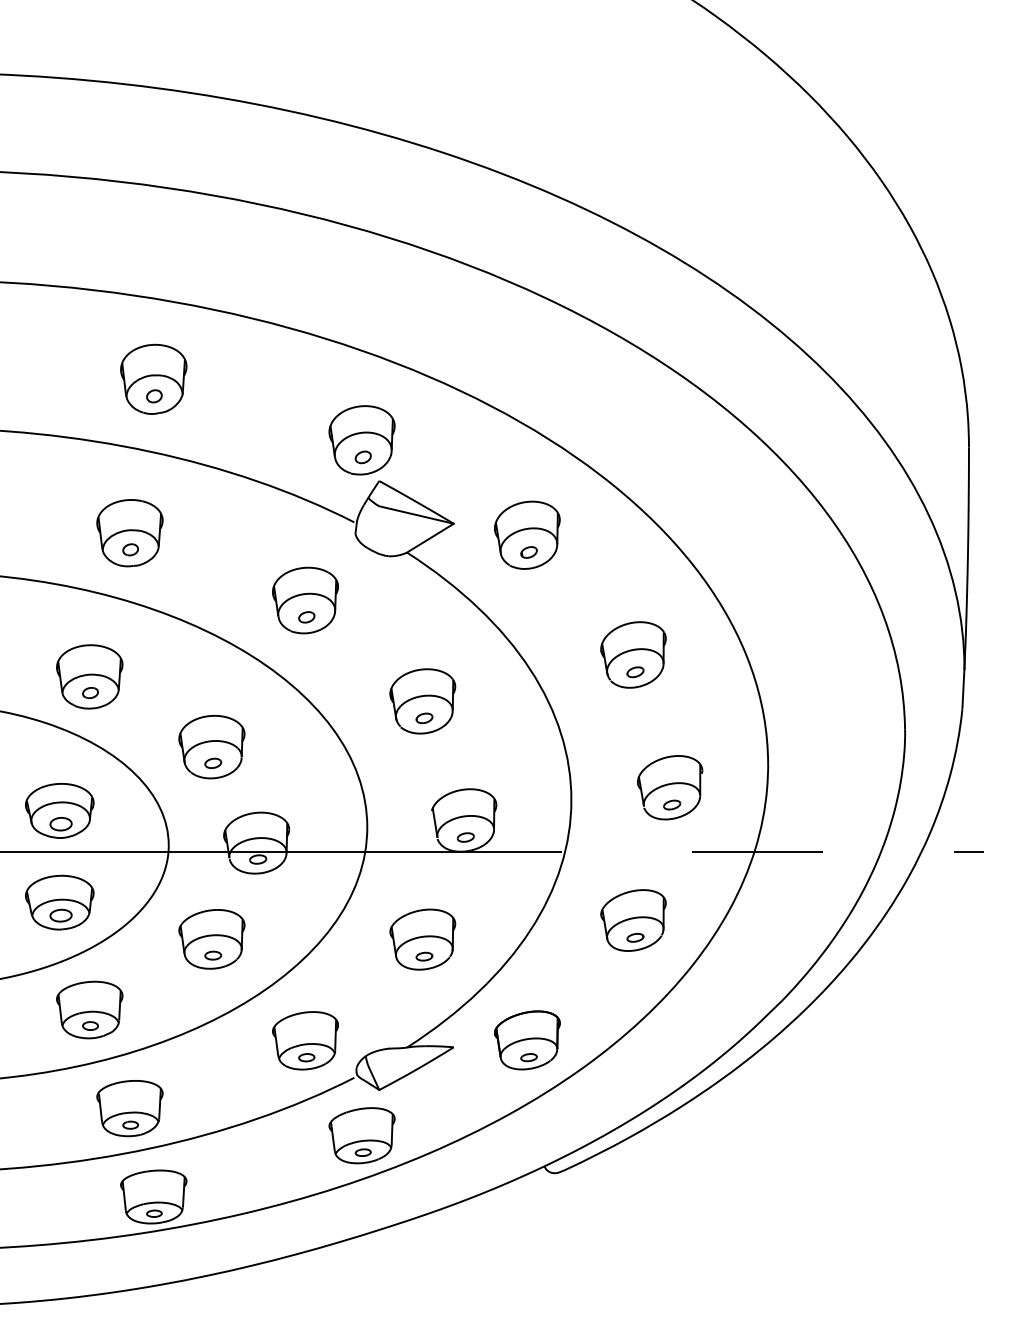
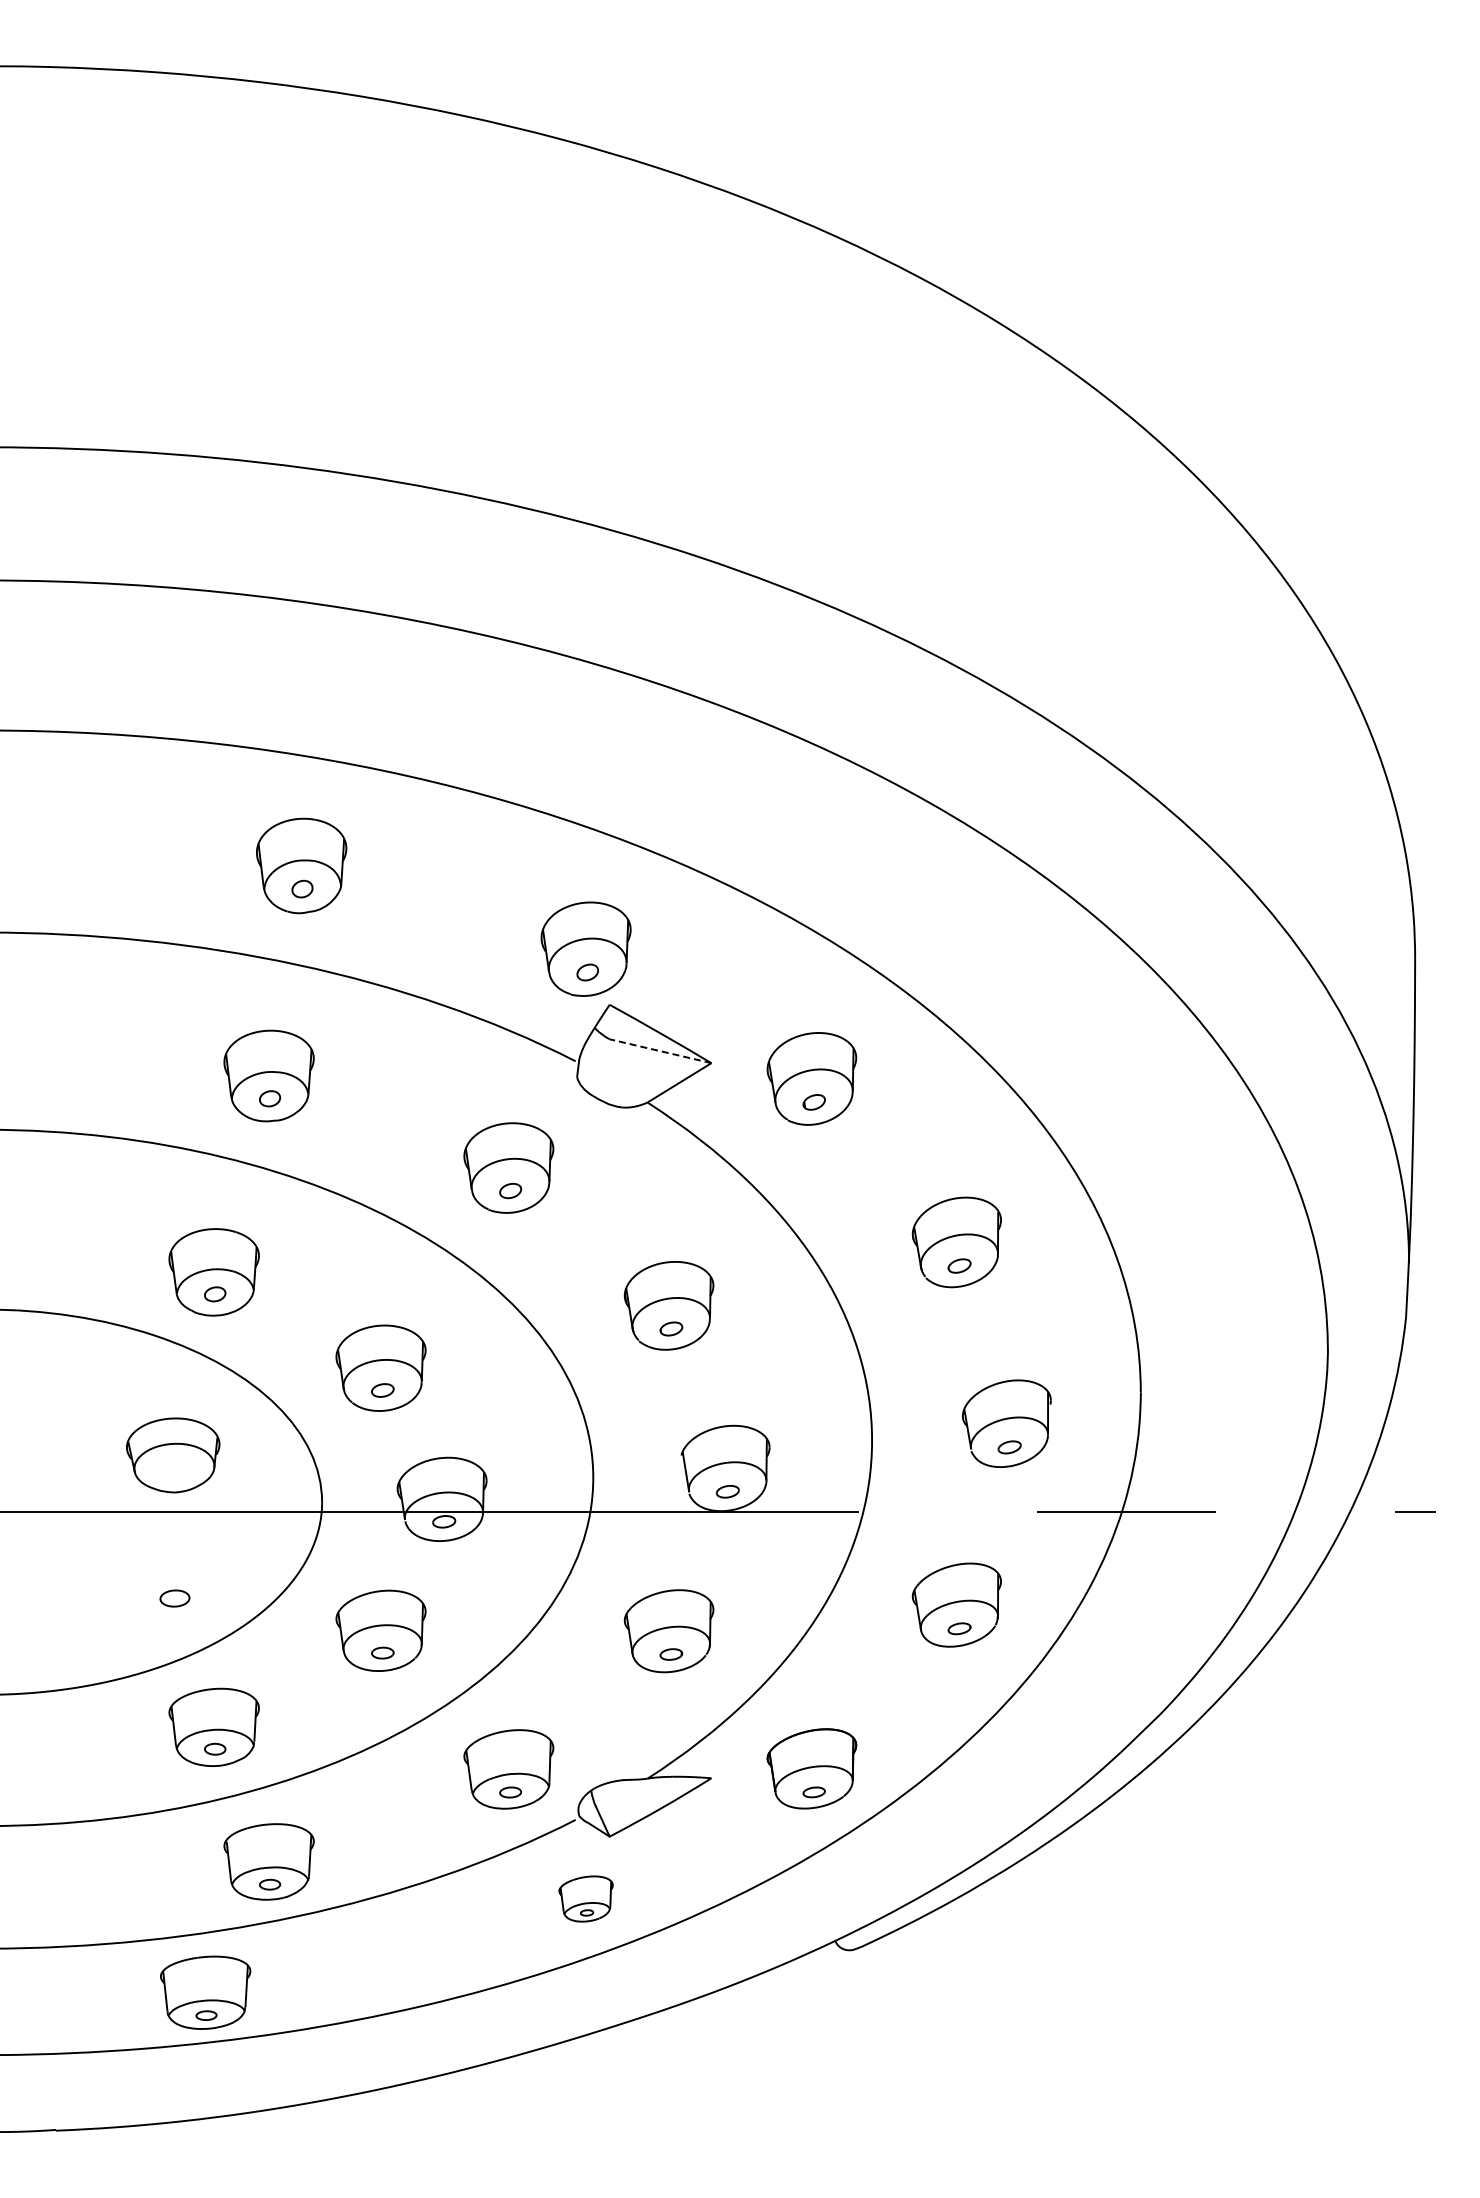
line: (416, 515) -> (660, 1051), solid -> dashed
part: (60, 824) -> (174, 1473), removed
part: (59, 902) -> (173, 1580), removed
part: (361, 1135) -> (585, 1898), size x0.6
part: (153, 1196) -> (205, 1992), moved

